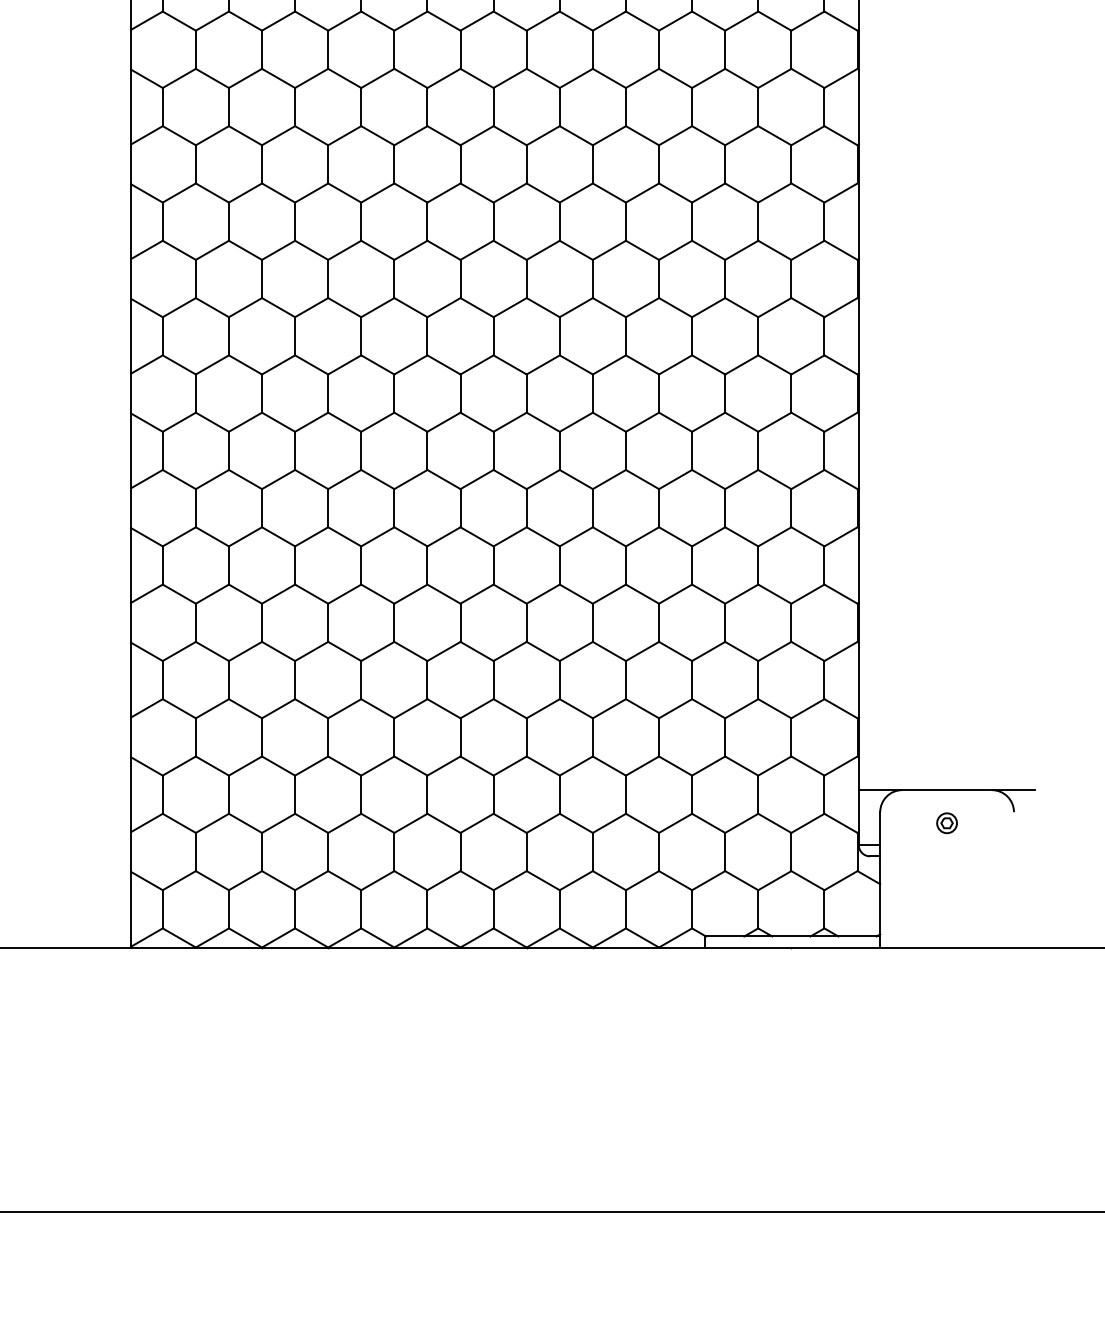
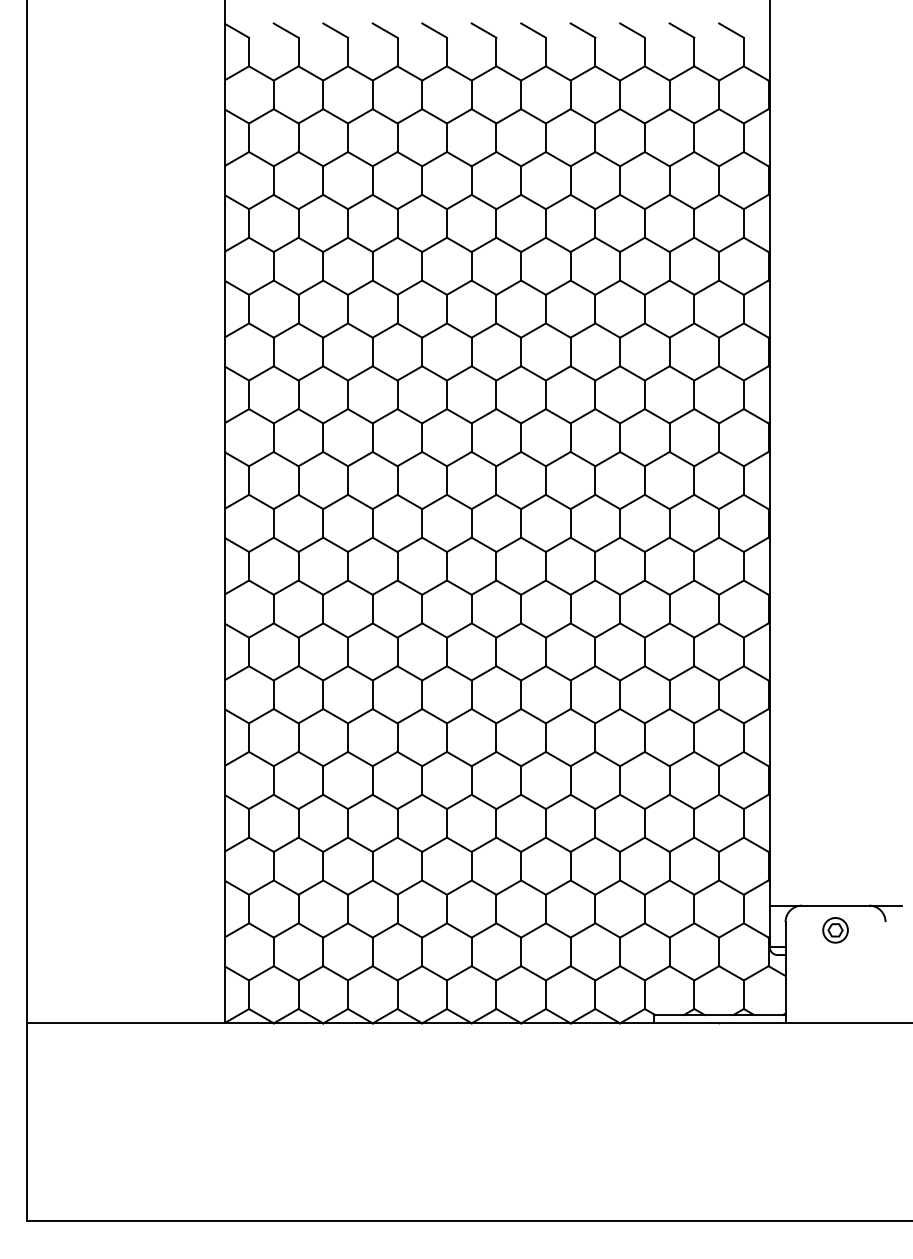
part: (947, 823) -> (835, 930), size x1.67

